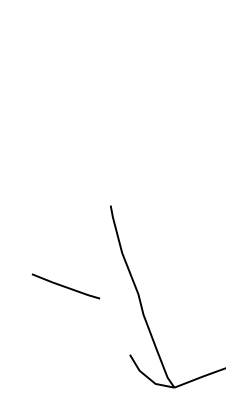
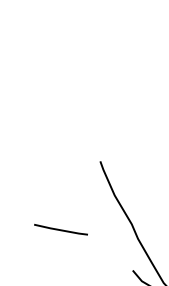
line: (65, 286) -> (60, 229), moved

